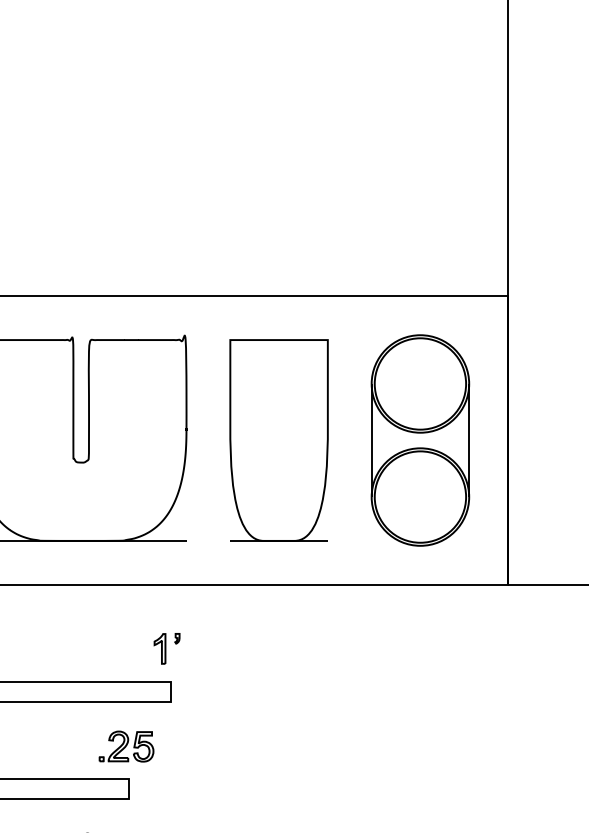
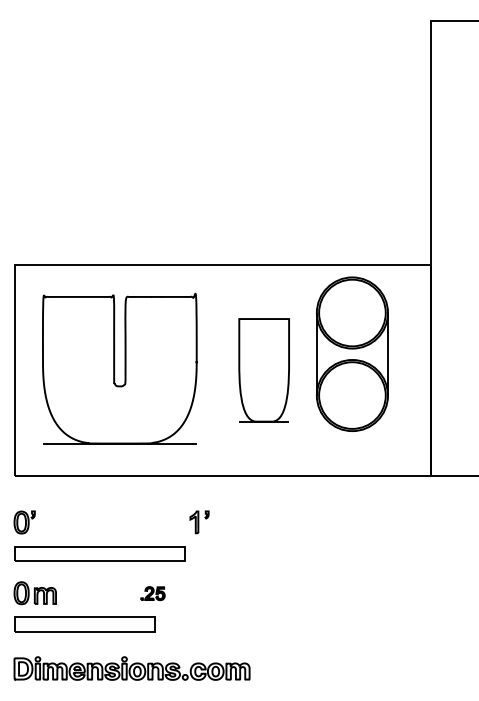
part: (420, 439) -> (352, 353), moved
part: (278, 440) -> (263, 370), size x0.7
part: (167, 649) -> (199, 522), moved
part: (125, 746) -> (152, 593), size x0.6

